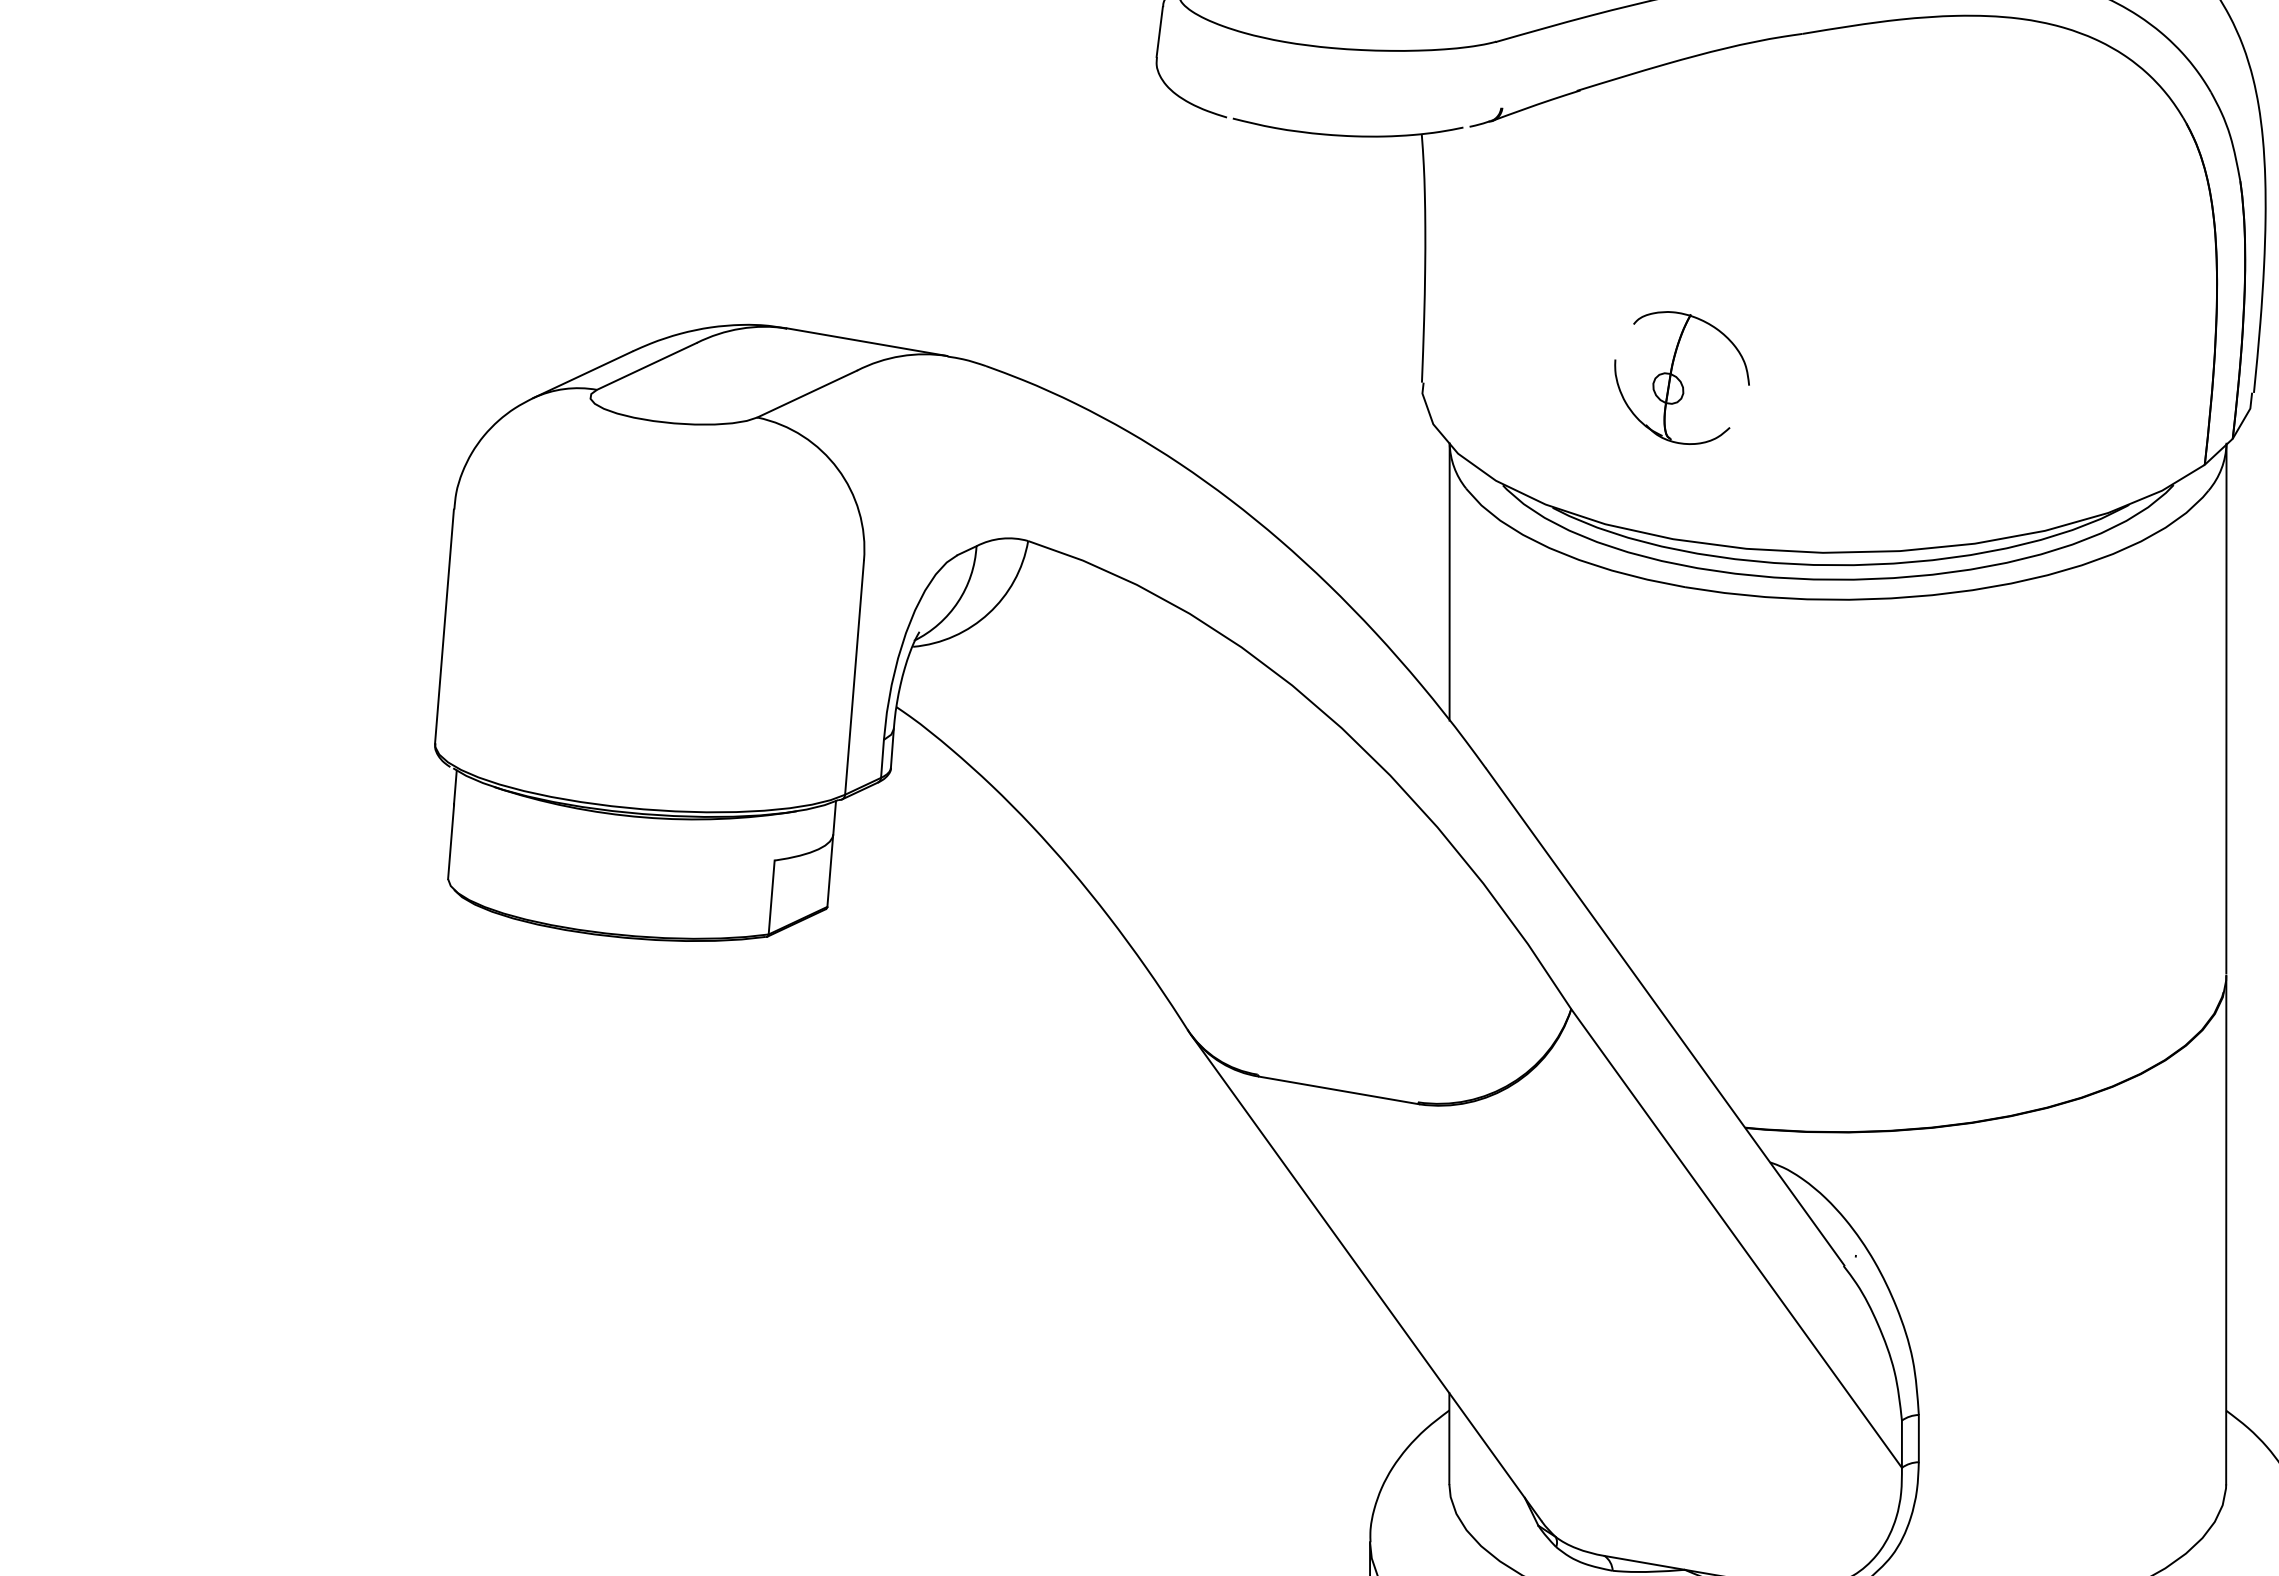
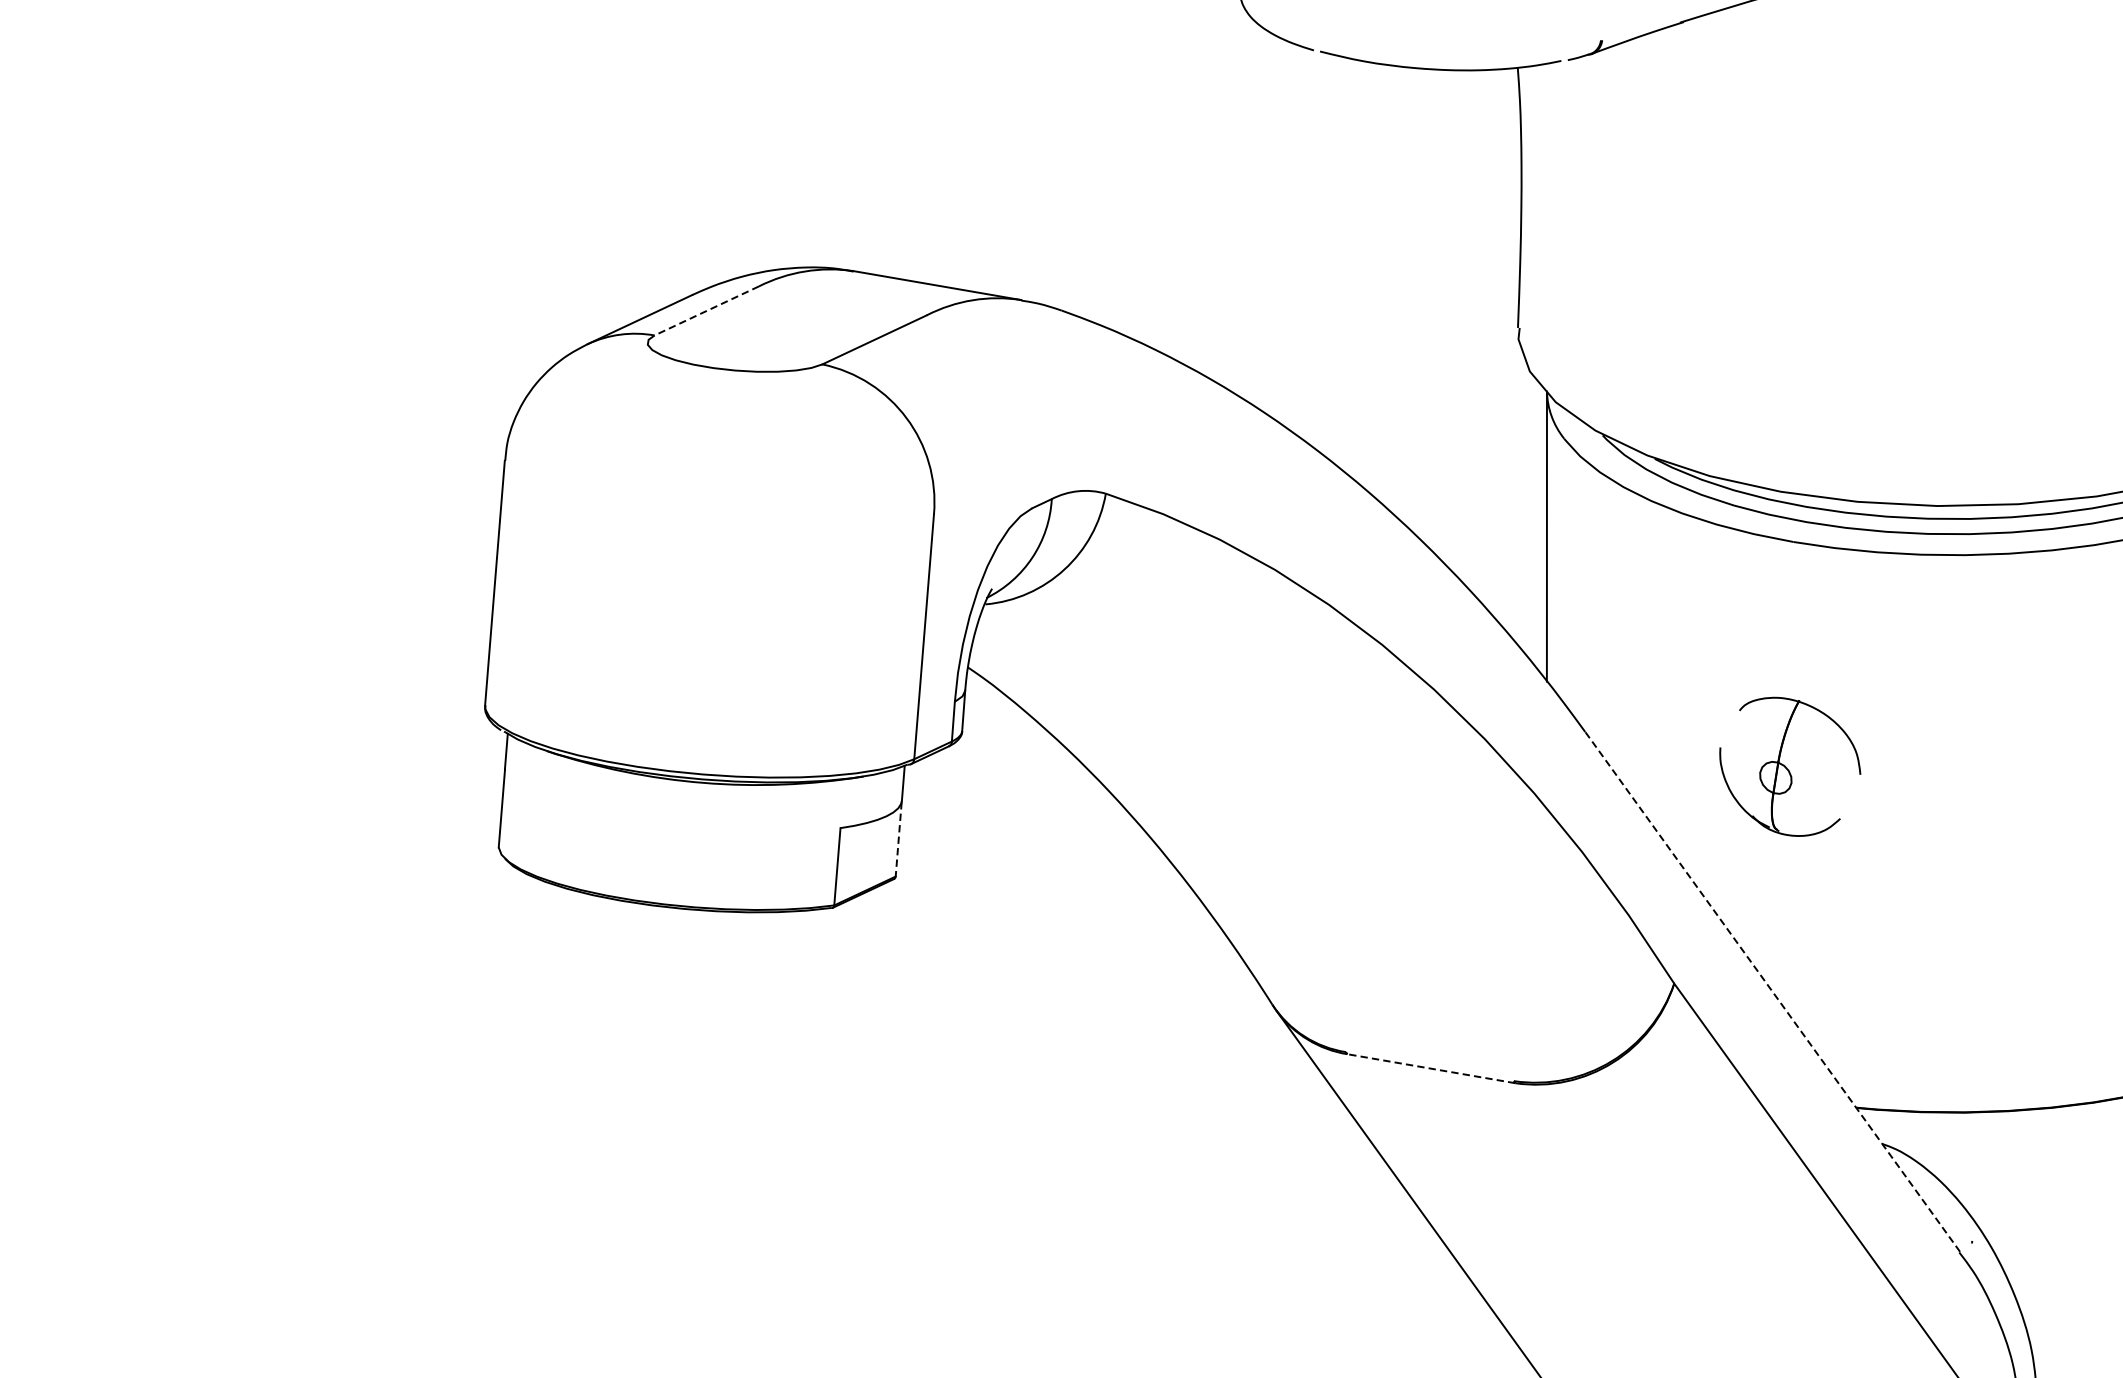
line: (646, 366) -> (706, 311), solid -> dashed
part: (1681, 377) -> (1789, 766), moved
line: (830, 871) -> (898, 839), solid -> dashed
line: (1665, 1016) -> (1772, 991), solid -> dashed
line: (1338, 1090) -> (1430, 1068), solid -> dashed

